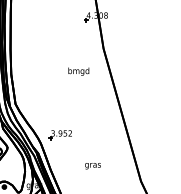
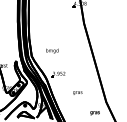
text: (79, 70) -> (52, 50), moved

